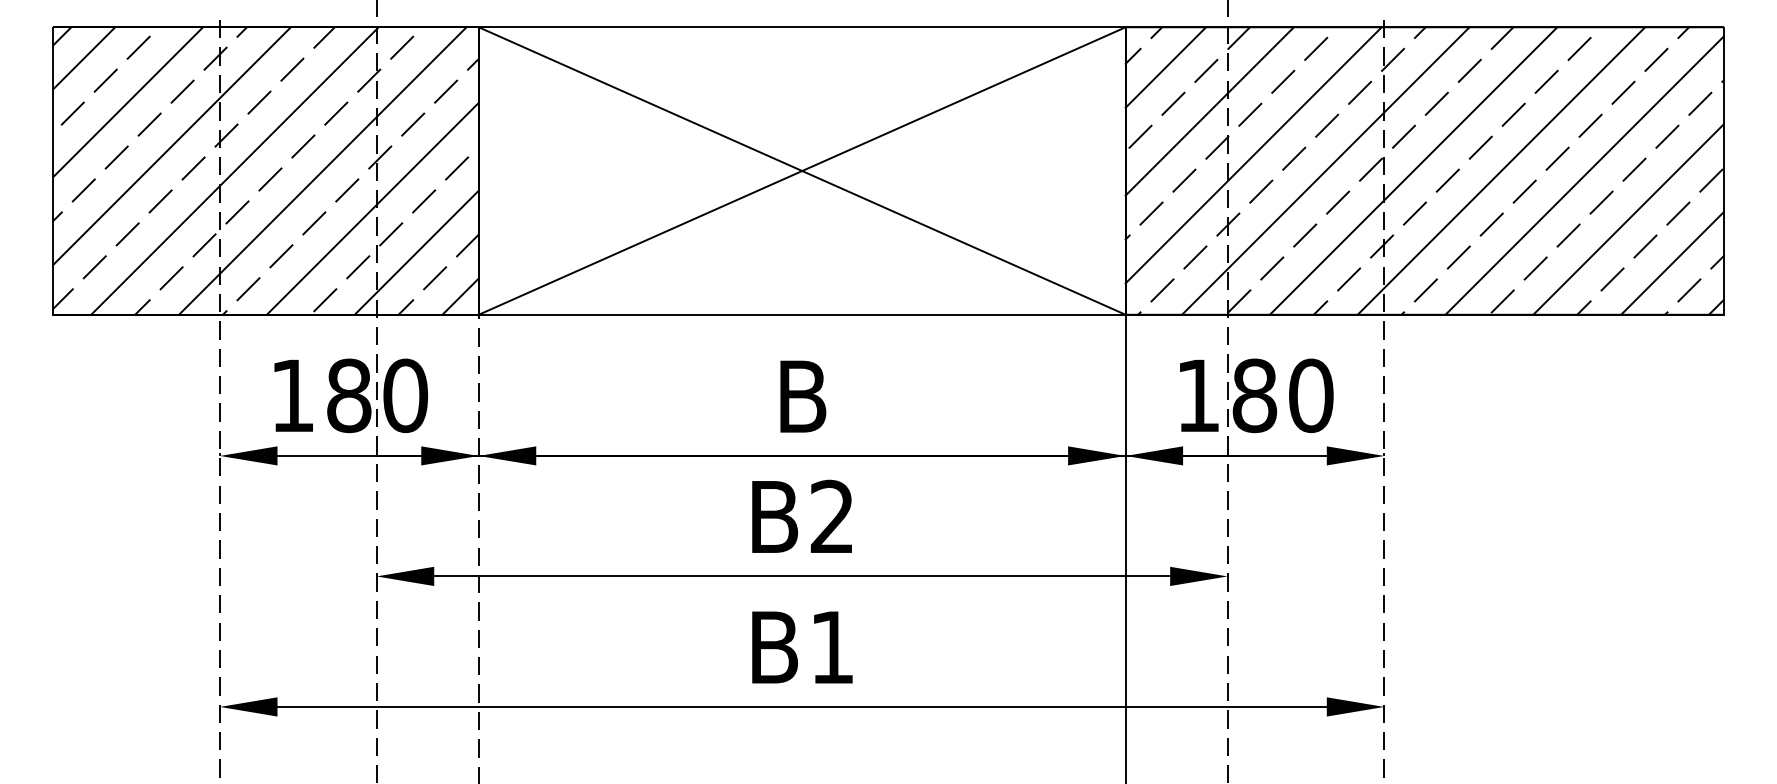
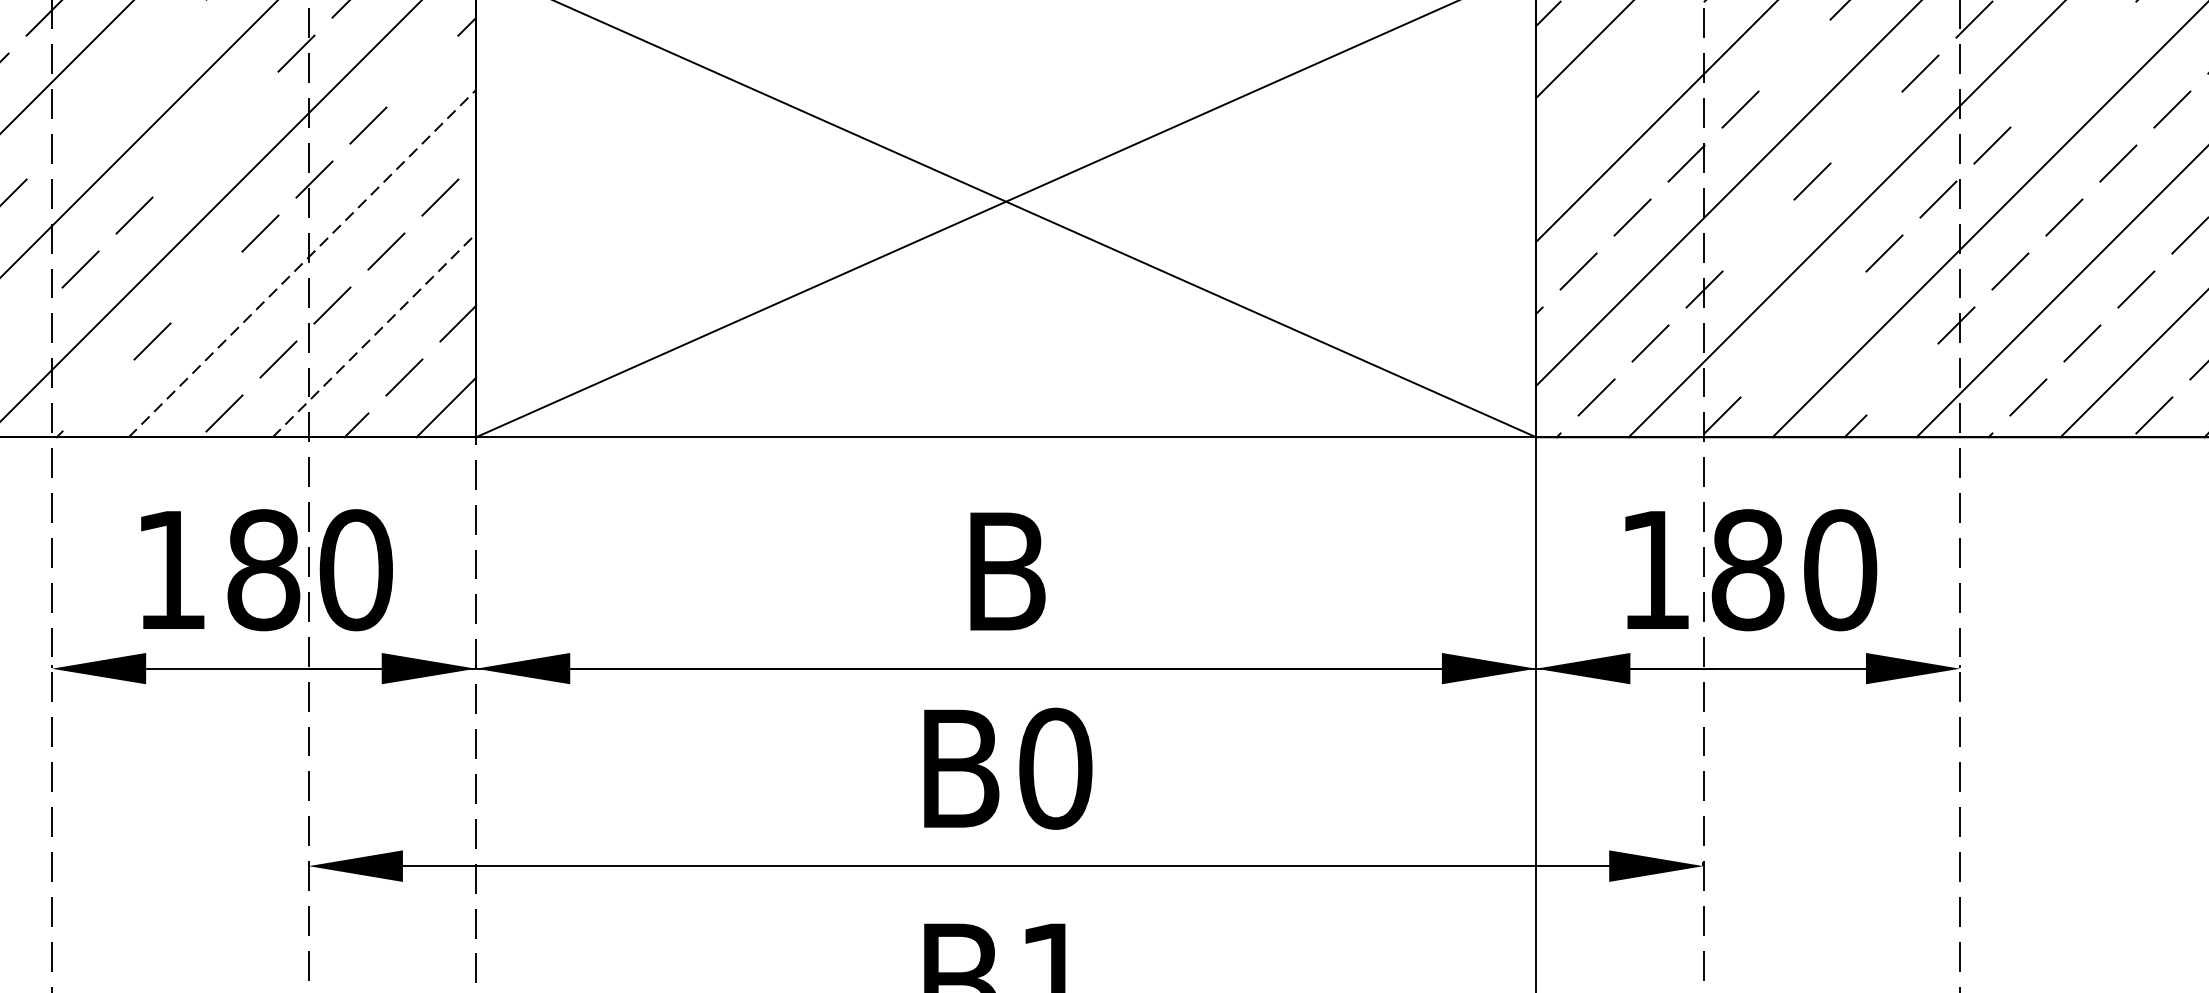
line: (292, 69) -> (170, 35), removed
line: (1206, 70) -> (1668, 36), removed
line: (1469, 70) -> (2099, 36), removed
line: (1283, 81) -> (1794, 54), removed
line: (446, 91) -> (423, 71), removed
line: (259, 102) -> (116, 89), removed
line: (1173, 103) -> (1614, 91), removed
line: (1436, 103) -> (2045, 91), removed
line: (336, 113) -> (242, 107), removed
line: (1327, 125) -> (1867, 127), removed
line: (226, 135) -> (62, 143), removed
line: (1140, 136) -> (1560, 145), removed
line: (303, 146) -> (188, 161), removed
line: (1261, 191) -> (1758, 235), removed
line: (372, 208) -> (301, 263), solid -> dashed
line: (314, 223) -> (206, 287), removed
line: (1305, 235) -> (1831, 307), removed
line: (204, 245) -> (26, 323), removed
line: (416, 252) -> (373, 335), solid -> dashed
line: (1272, 268) -> (1776, 361), removed
line: (1349, 279) -> (1903, 379), removed
line: (248, 289) -> (98, 395), removed
text: (832, 516) -> (1055, 767), B2 -> B0

